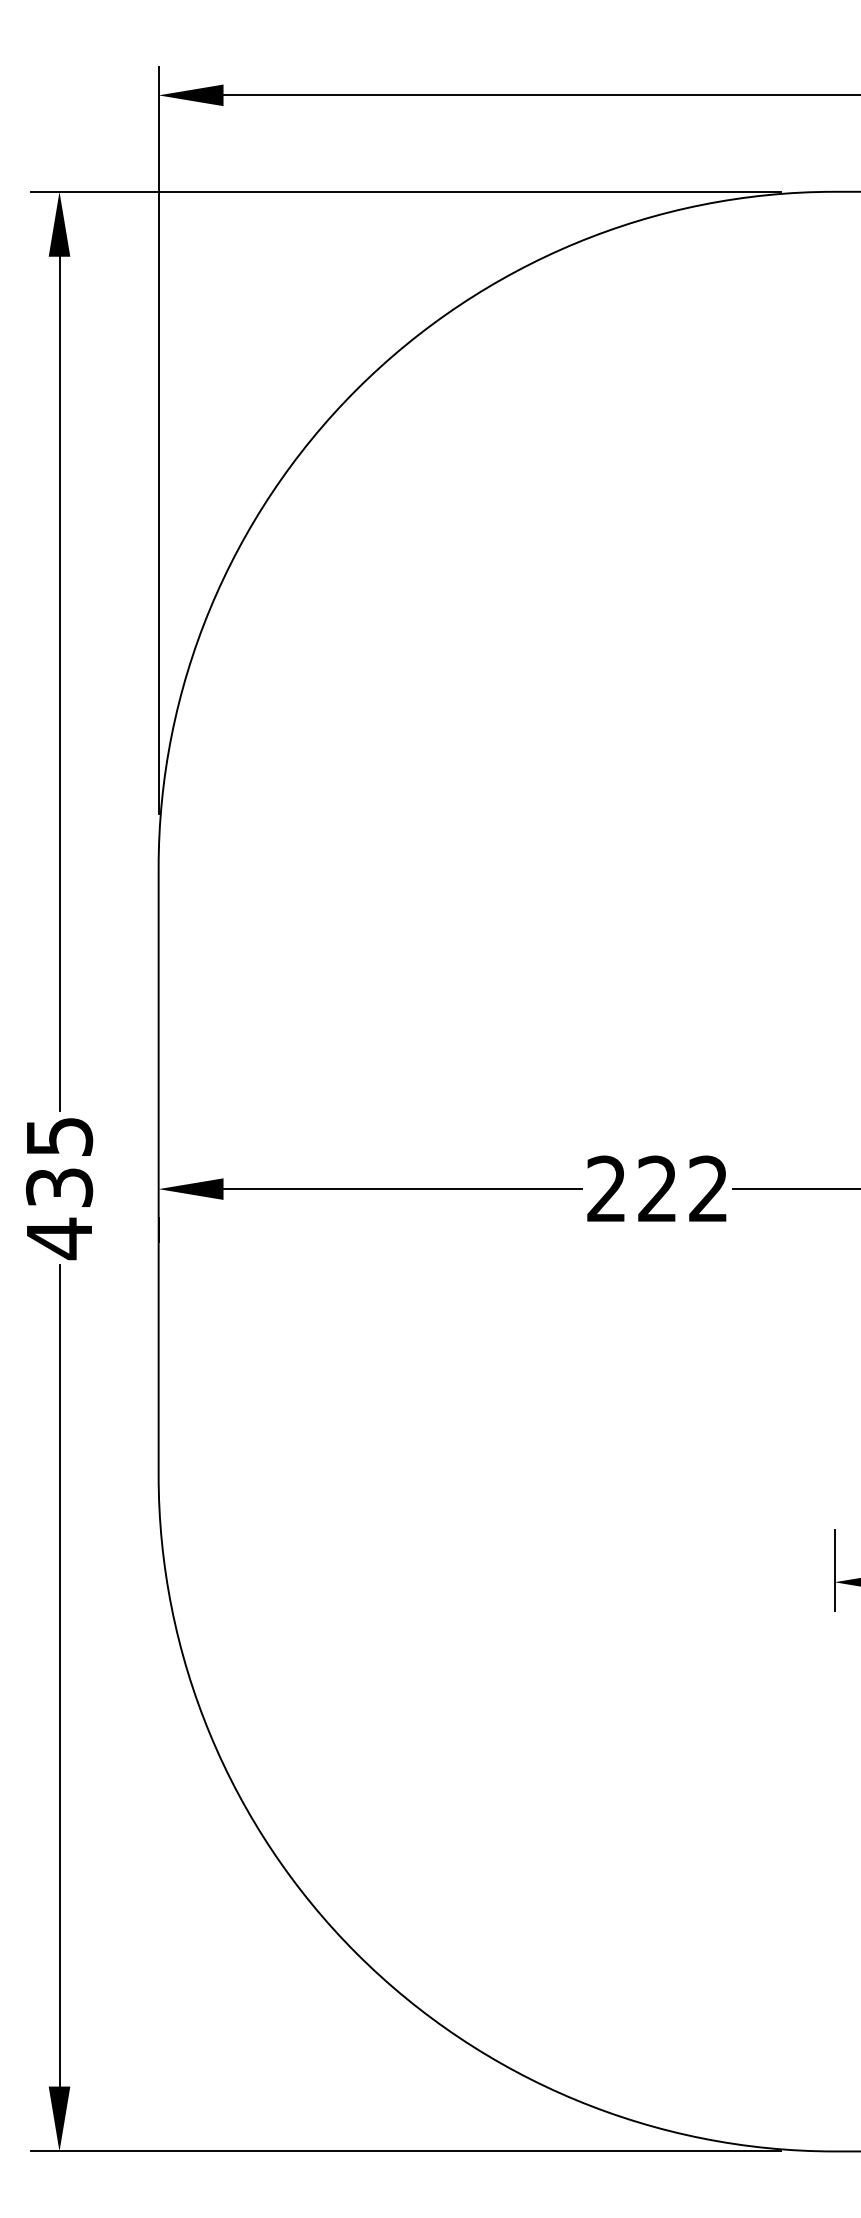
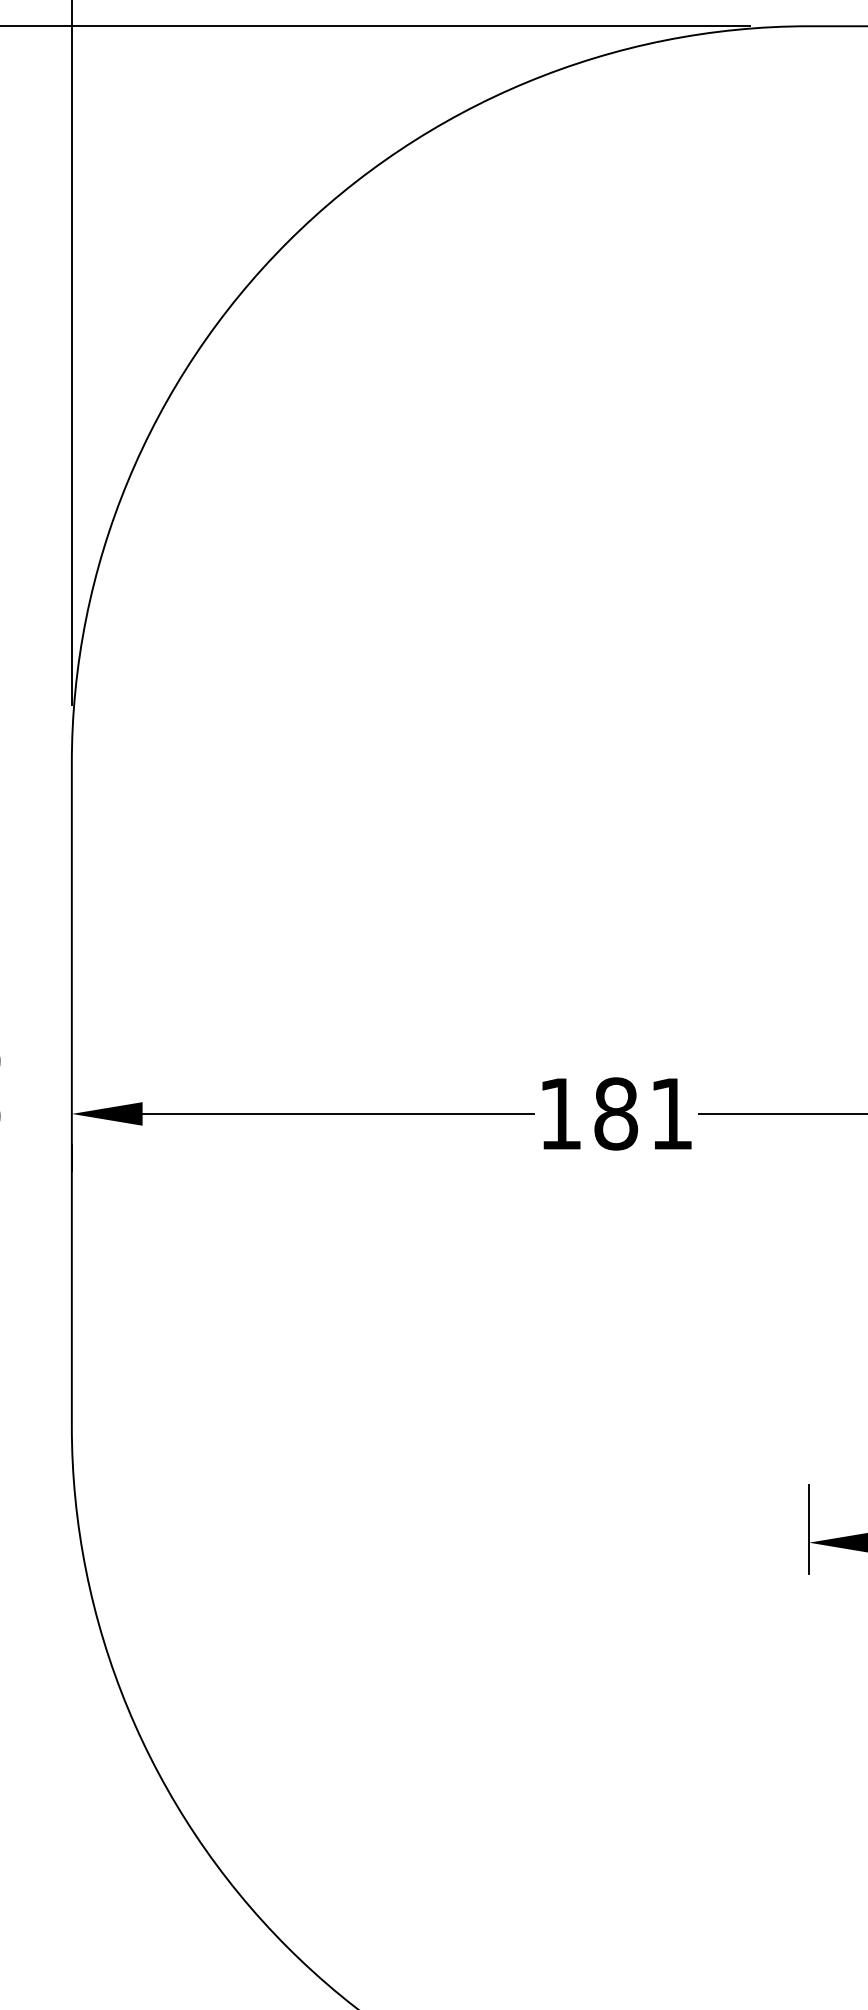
text: (656, 1188) -> (614, 1113), 222 -> 181

